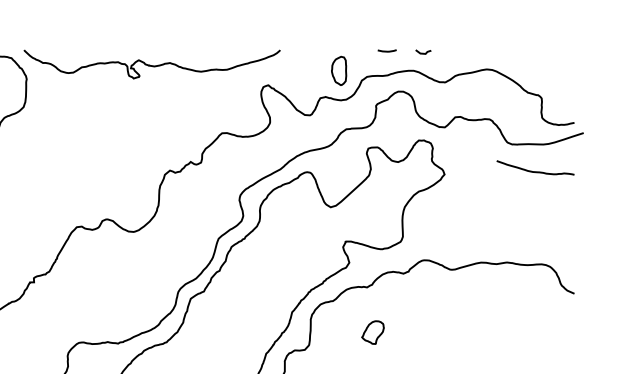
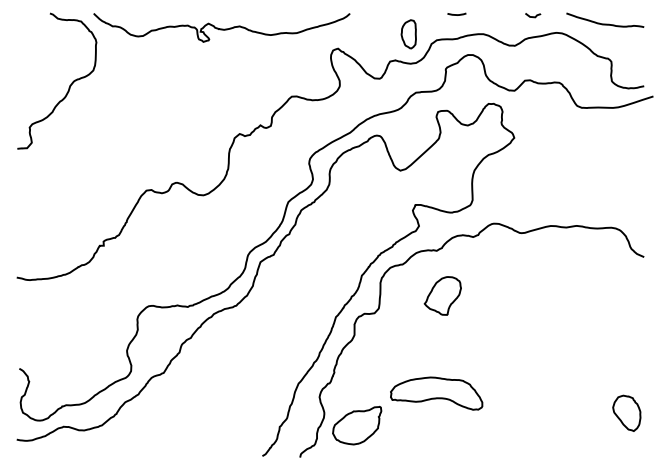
curve: (423, 53) -> (533, 16), moved
curve: (535, 171) -> (605, 23), moved
part: (372, 332) -> (442, 295), size x1.67

